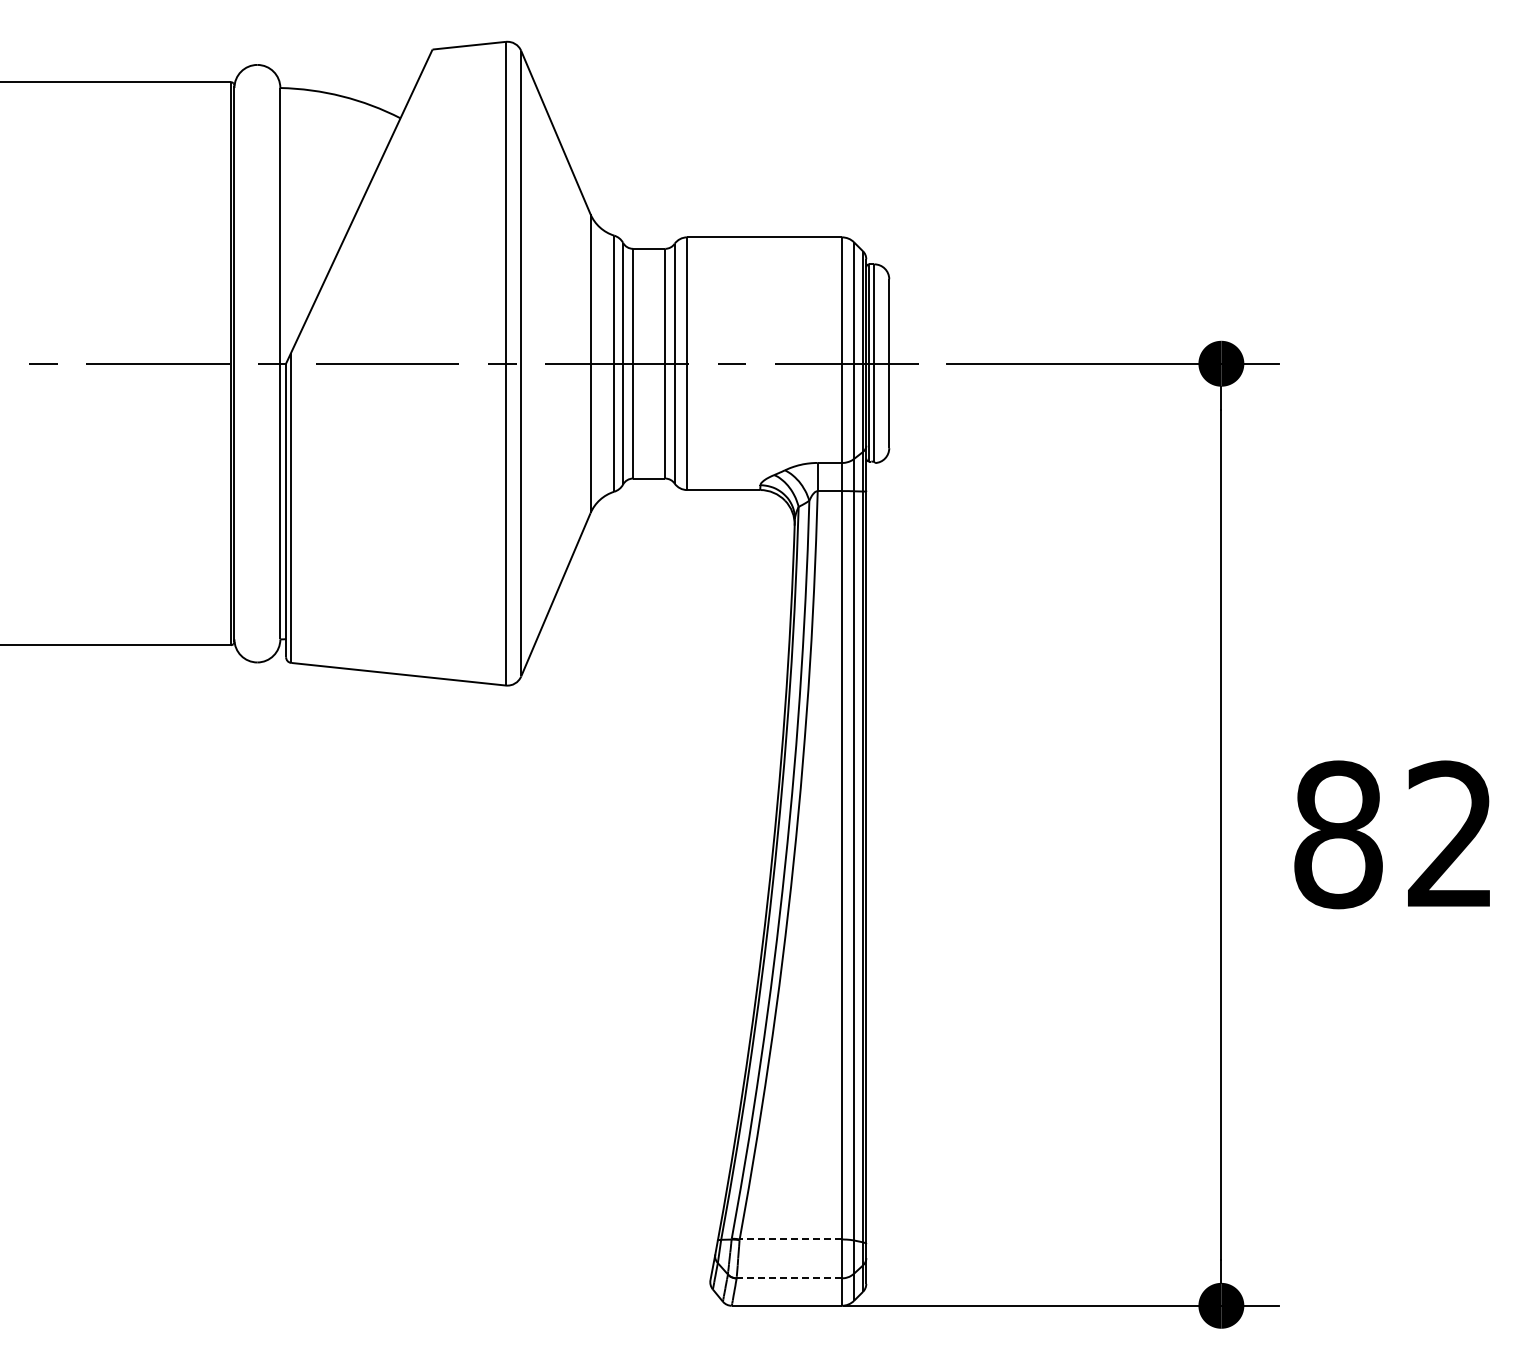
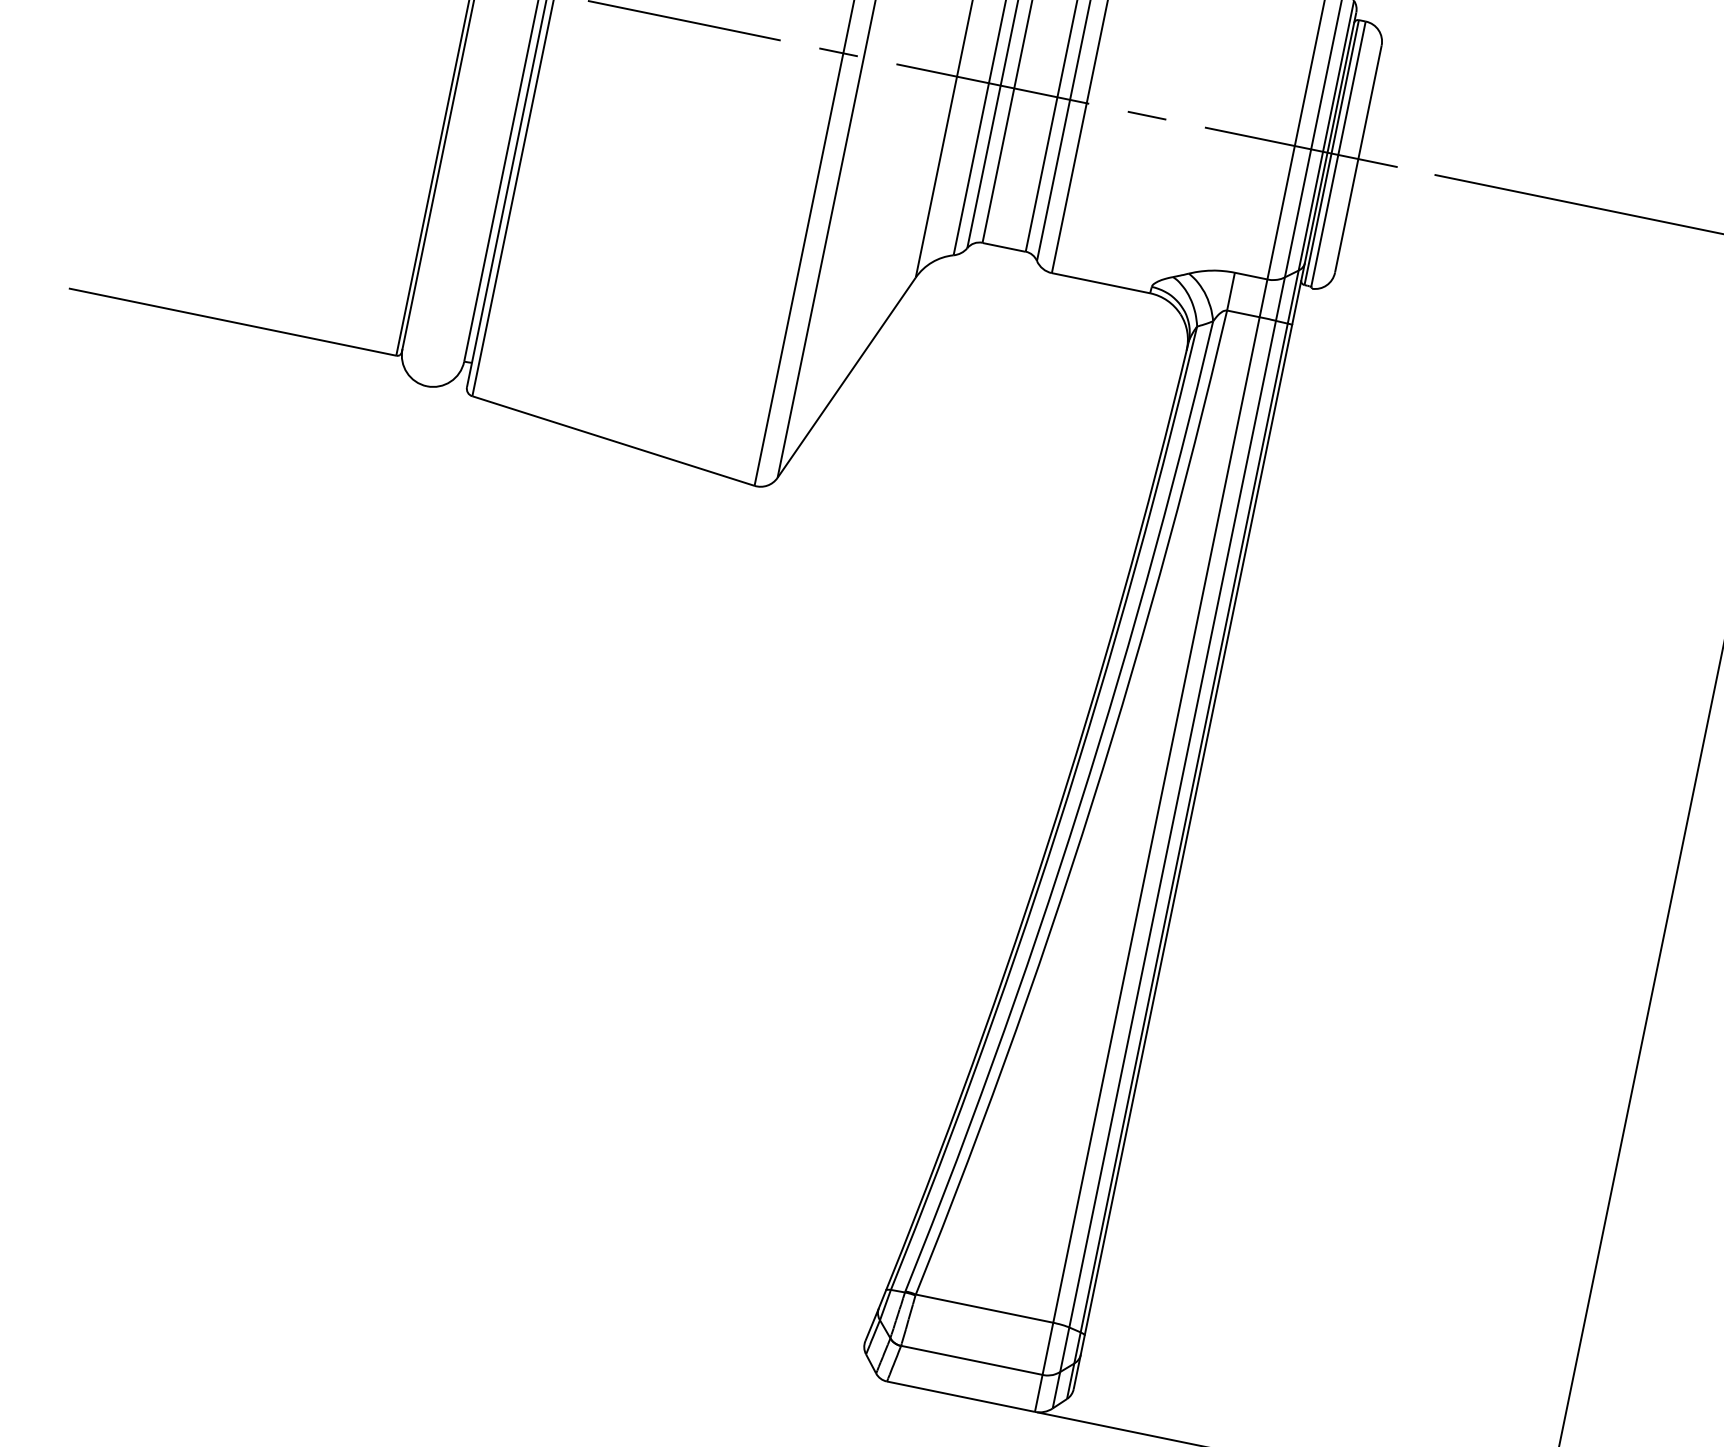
line: (790, 1239) -> (984, 1308), dashed -> solid
line: (789, 1278) -> (972, 1360), dashed -> solid

